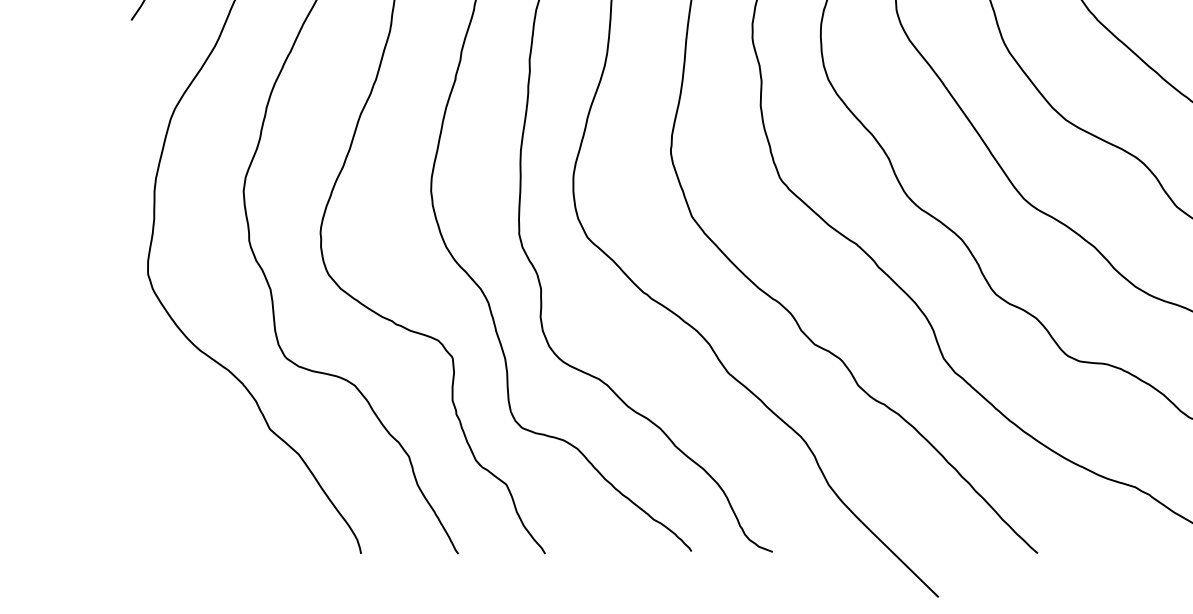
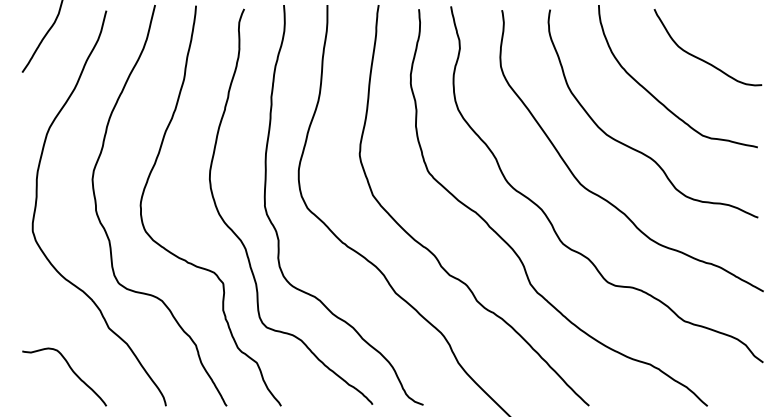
curve: (211, 499) -> (72, 372), added

